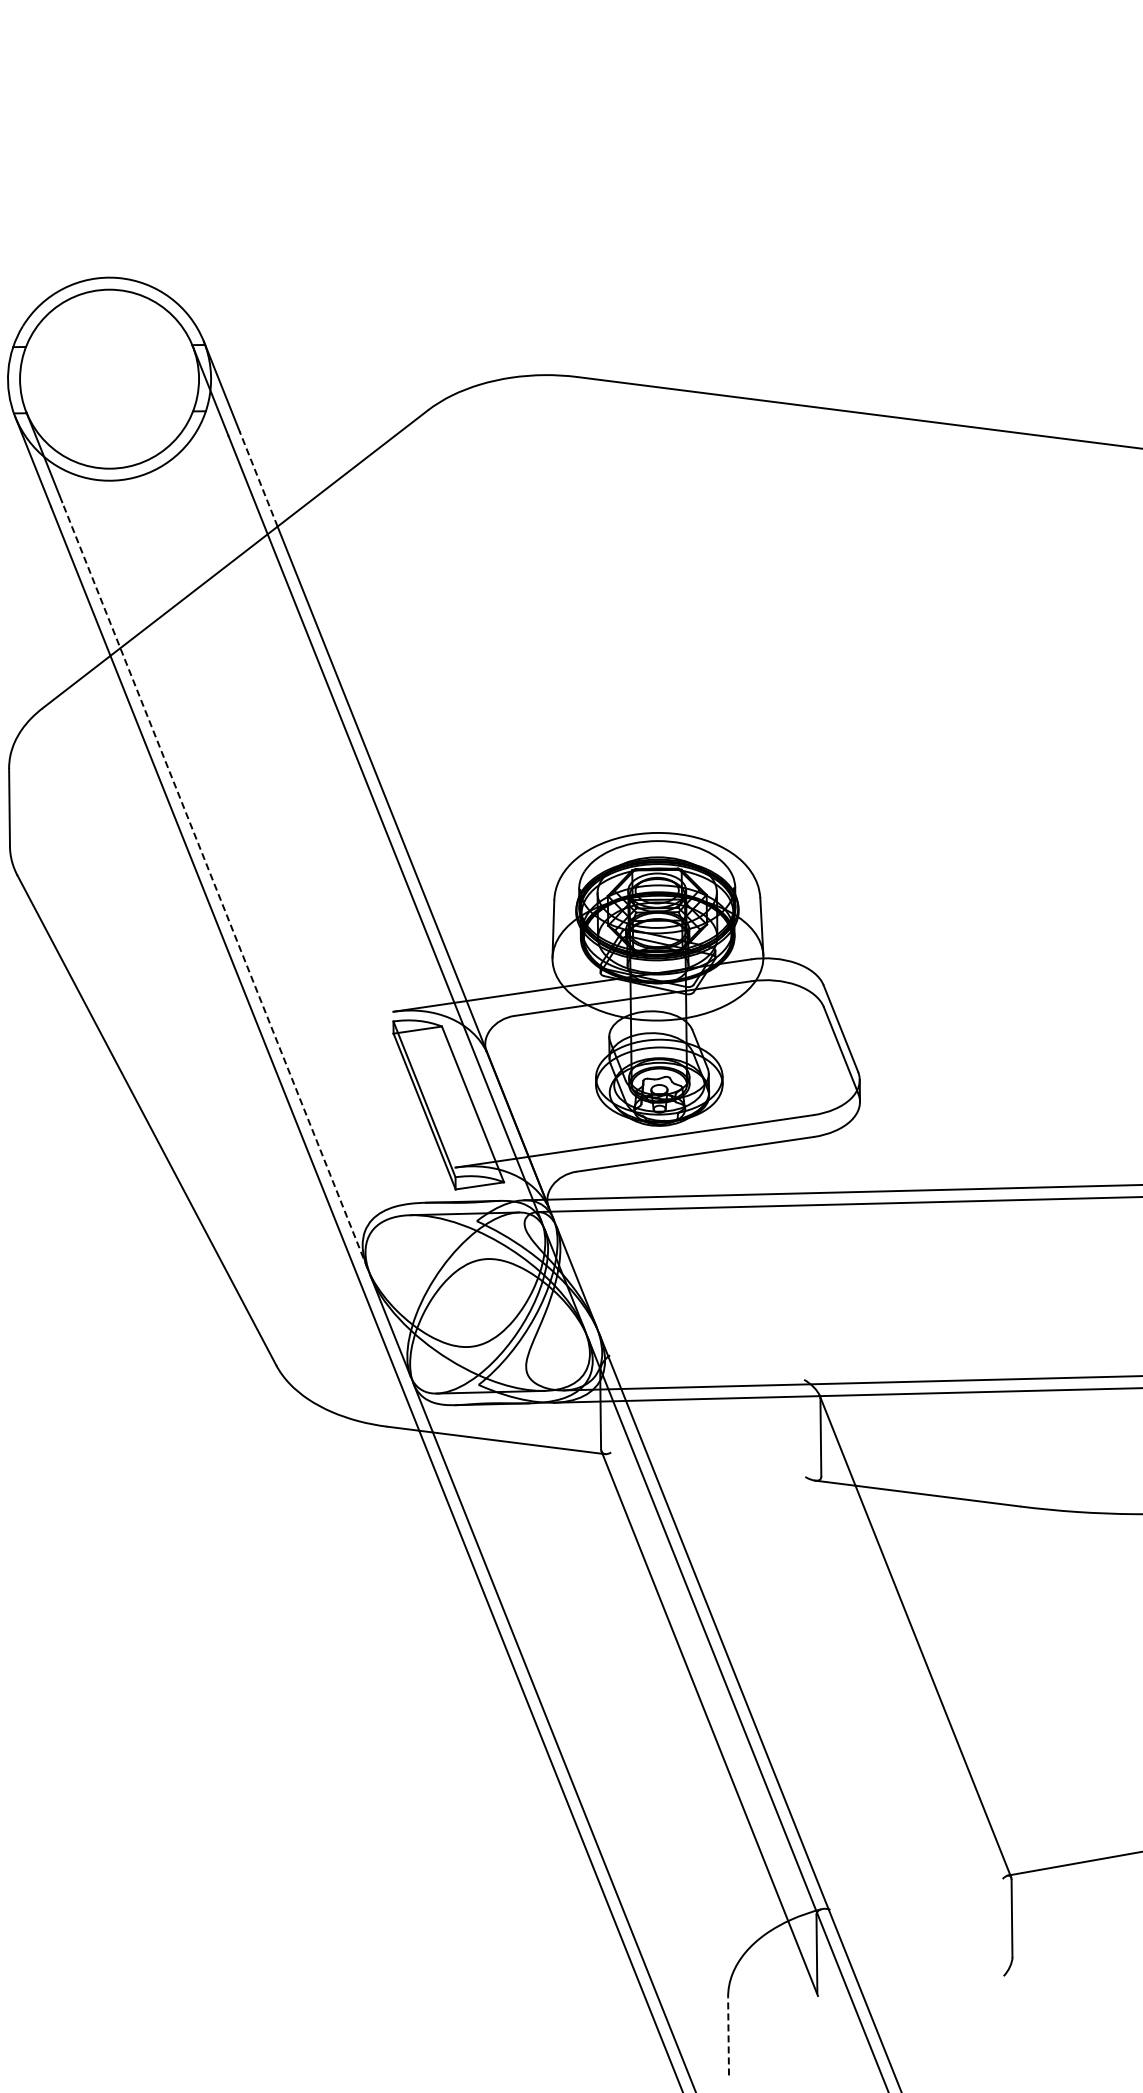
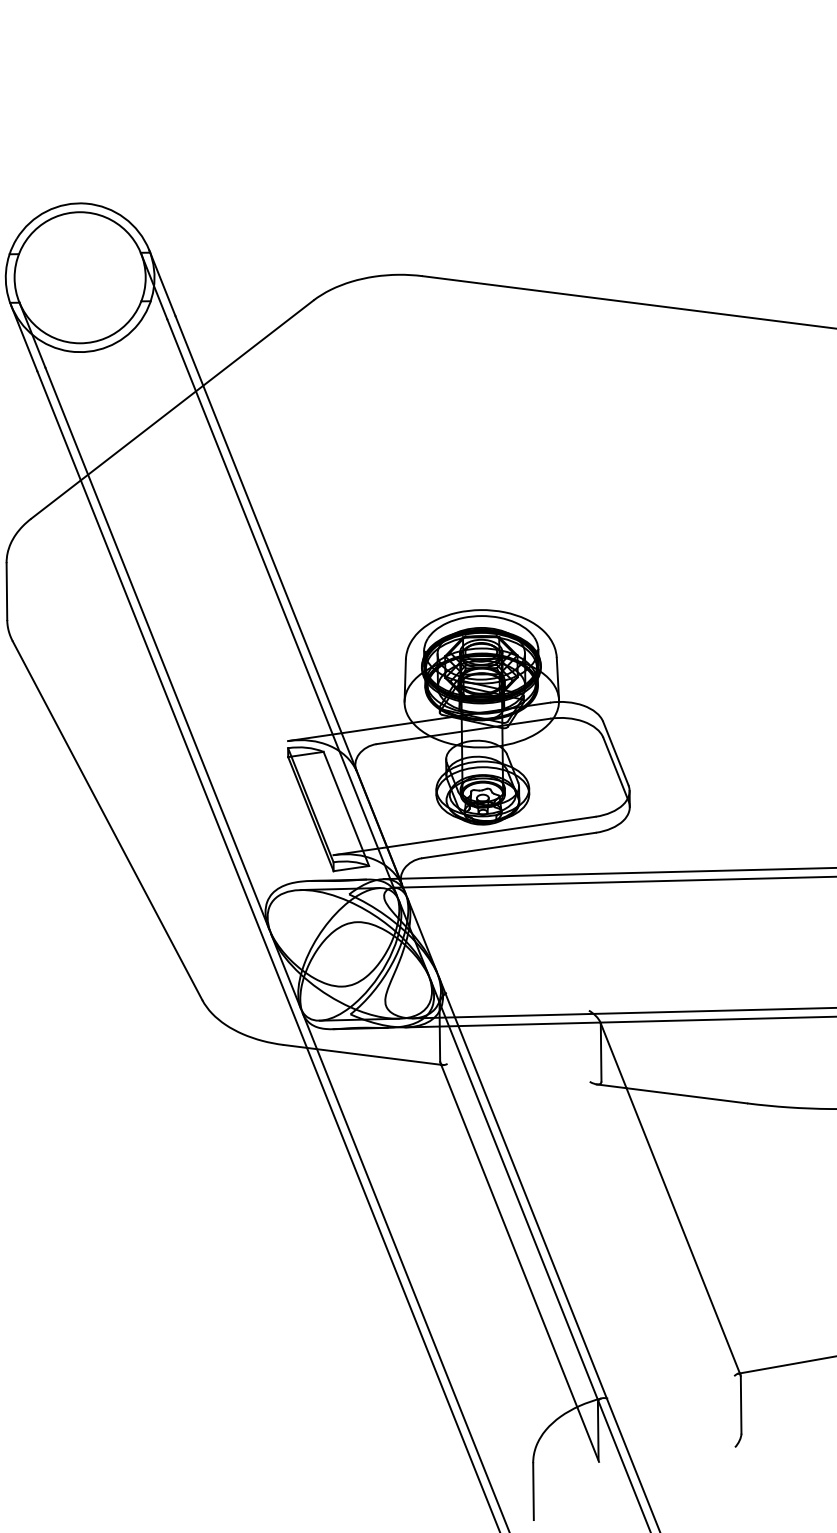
line: (258, 478) -> (189, 350), dashed -> solid
line: (214, 884) -> (157, 647), dashed -> solid
line: (728, 2036) -> (533, 1491), dashed -> solid

